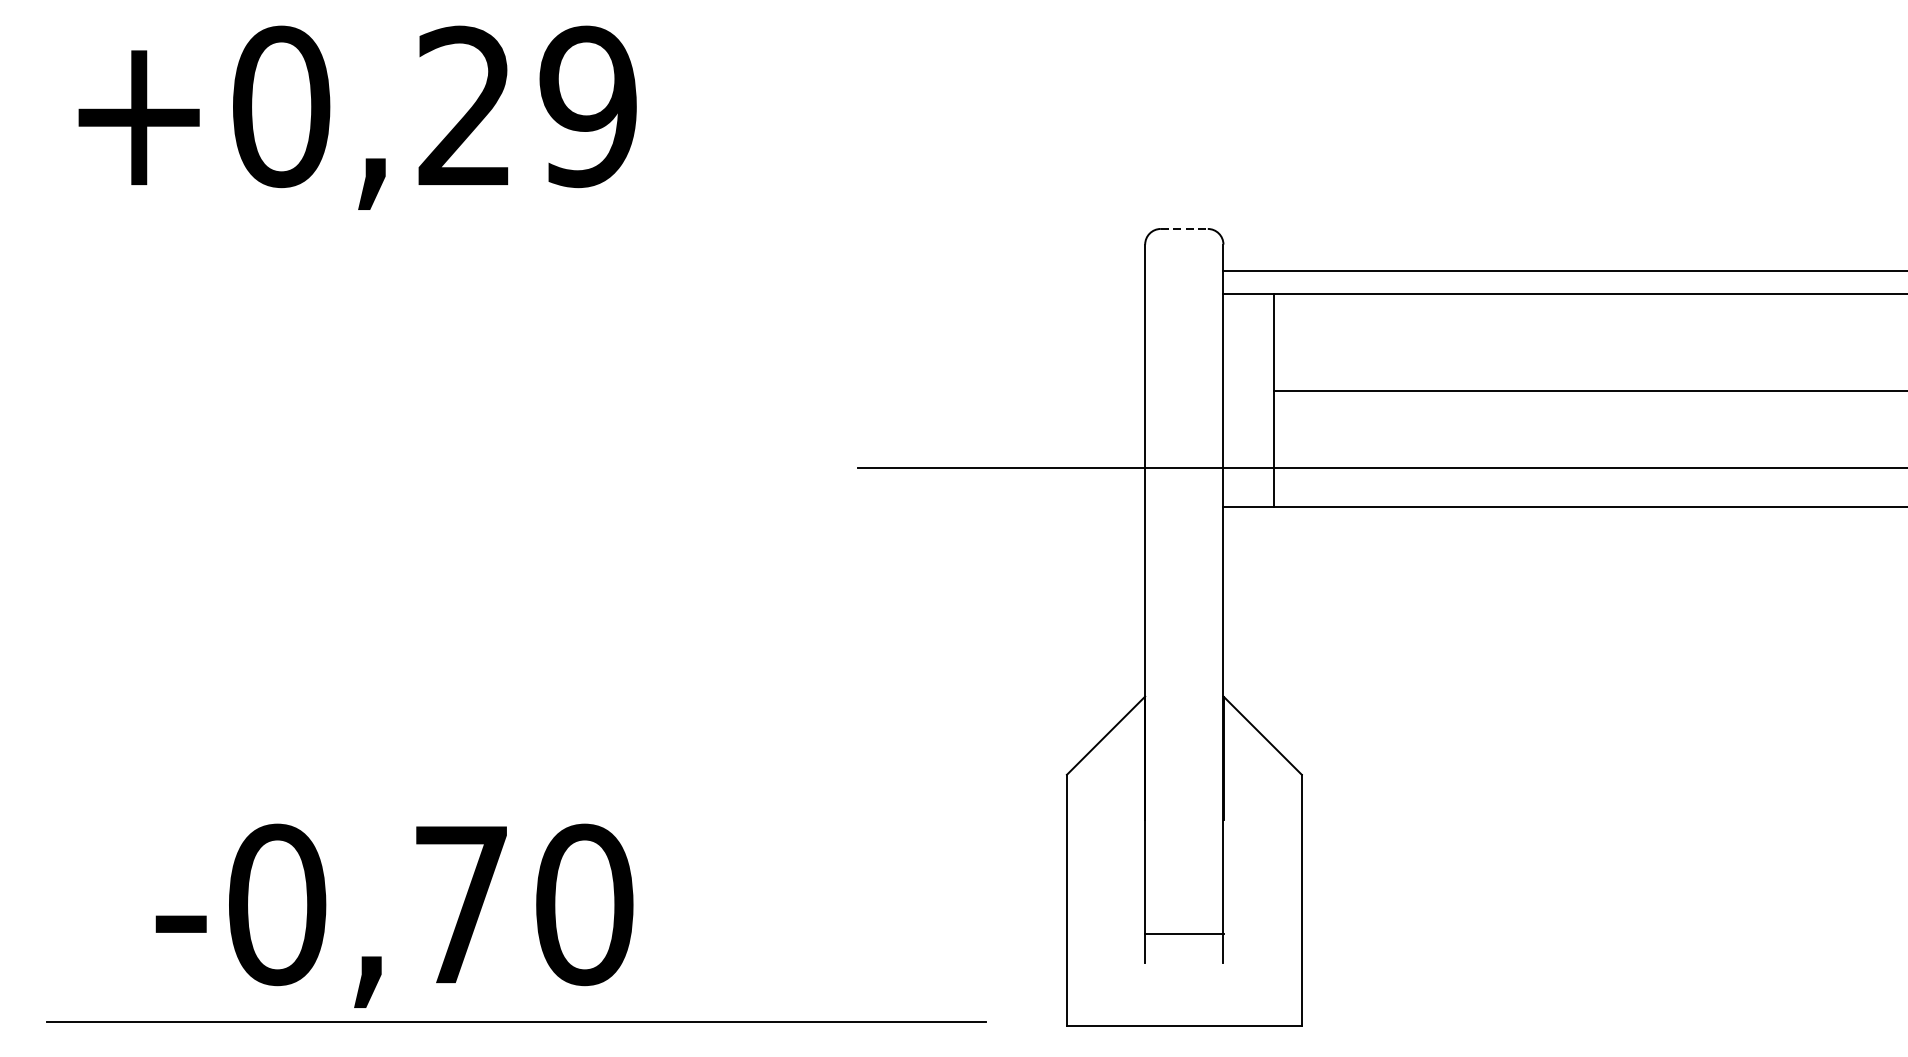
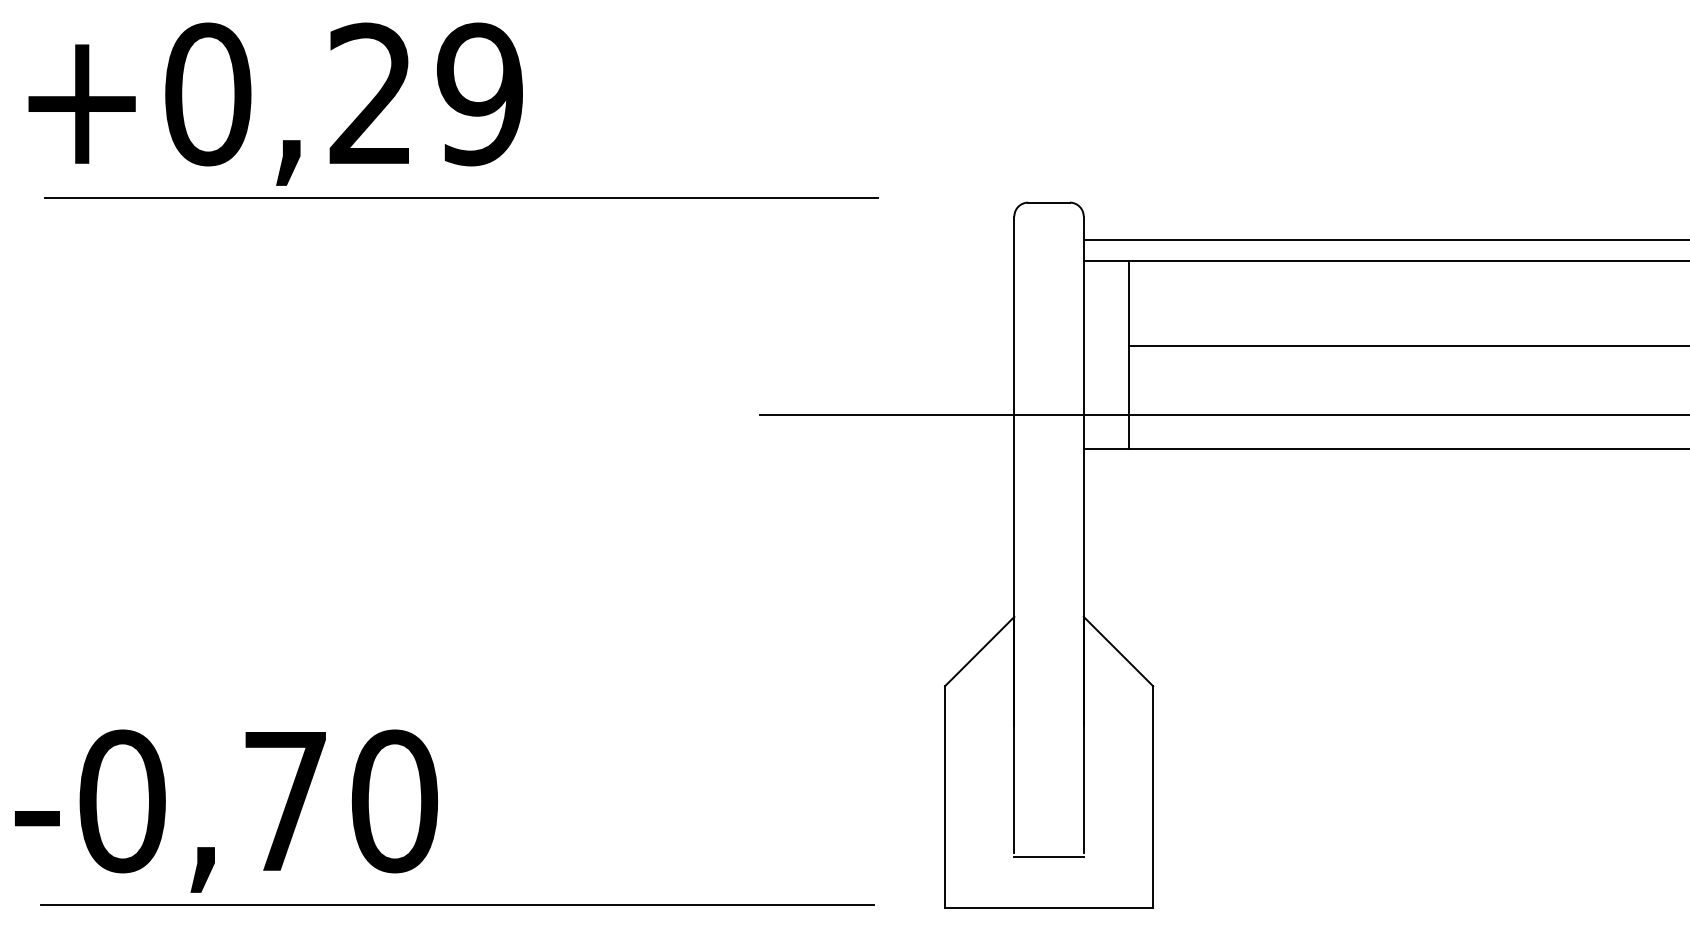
text: (357, 117) -> (275, 103), moved
line: (521, 224) -> (461, 198), added
line: (1184, 228) -> (1049, 202), dashed -> solid
text: (394, 915) -> (226, 810), moved
line: (1183, 933) -> (1048, 856), moved

